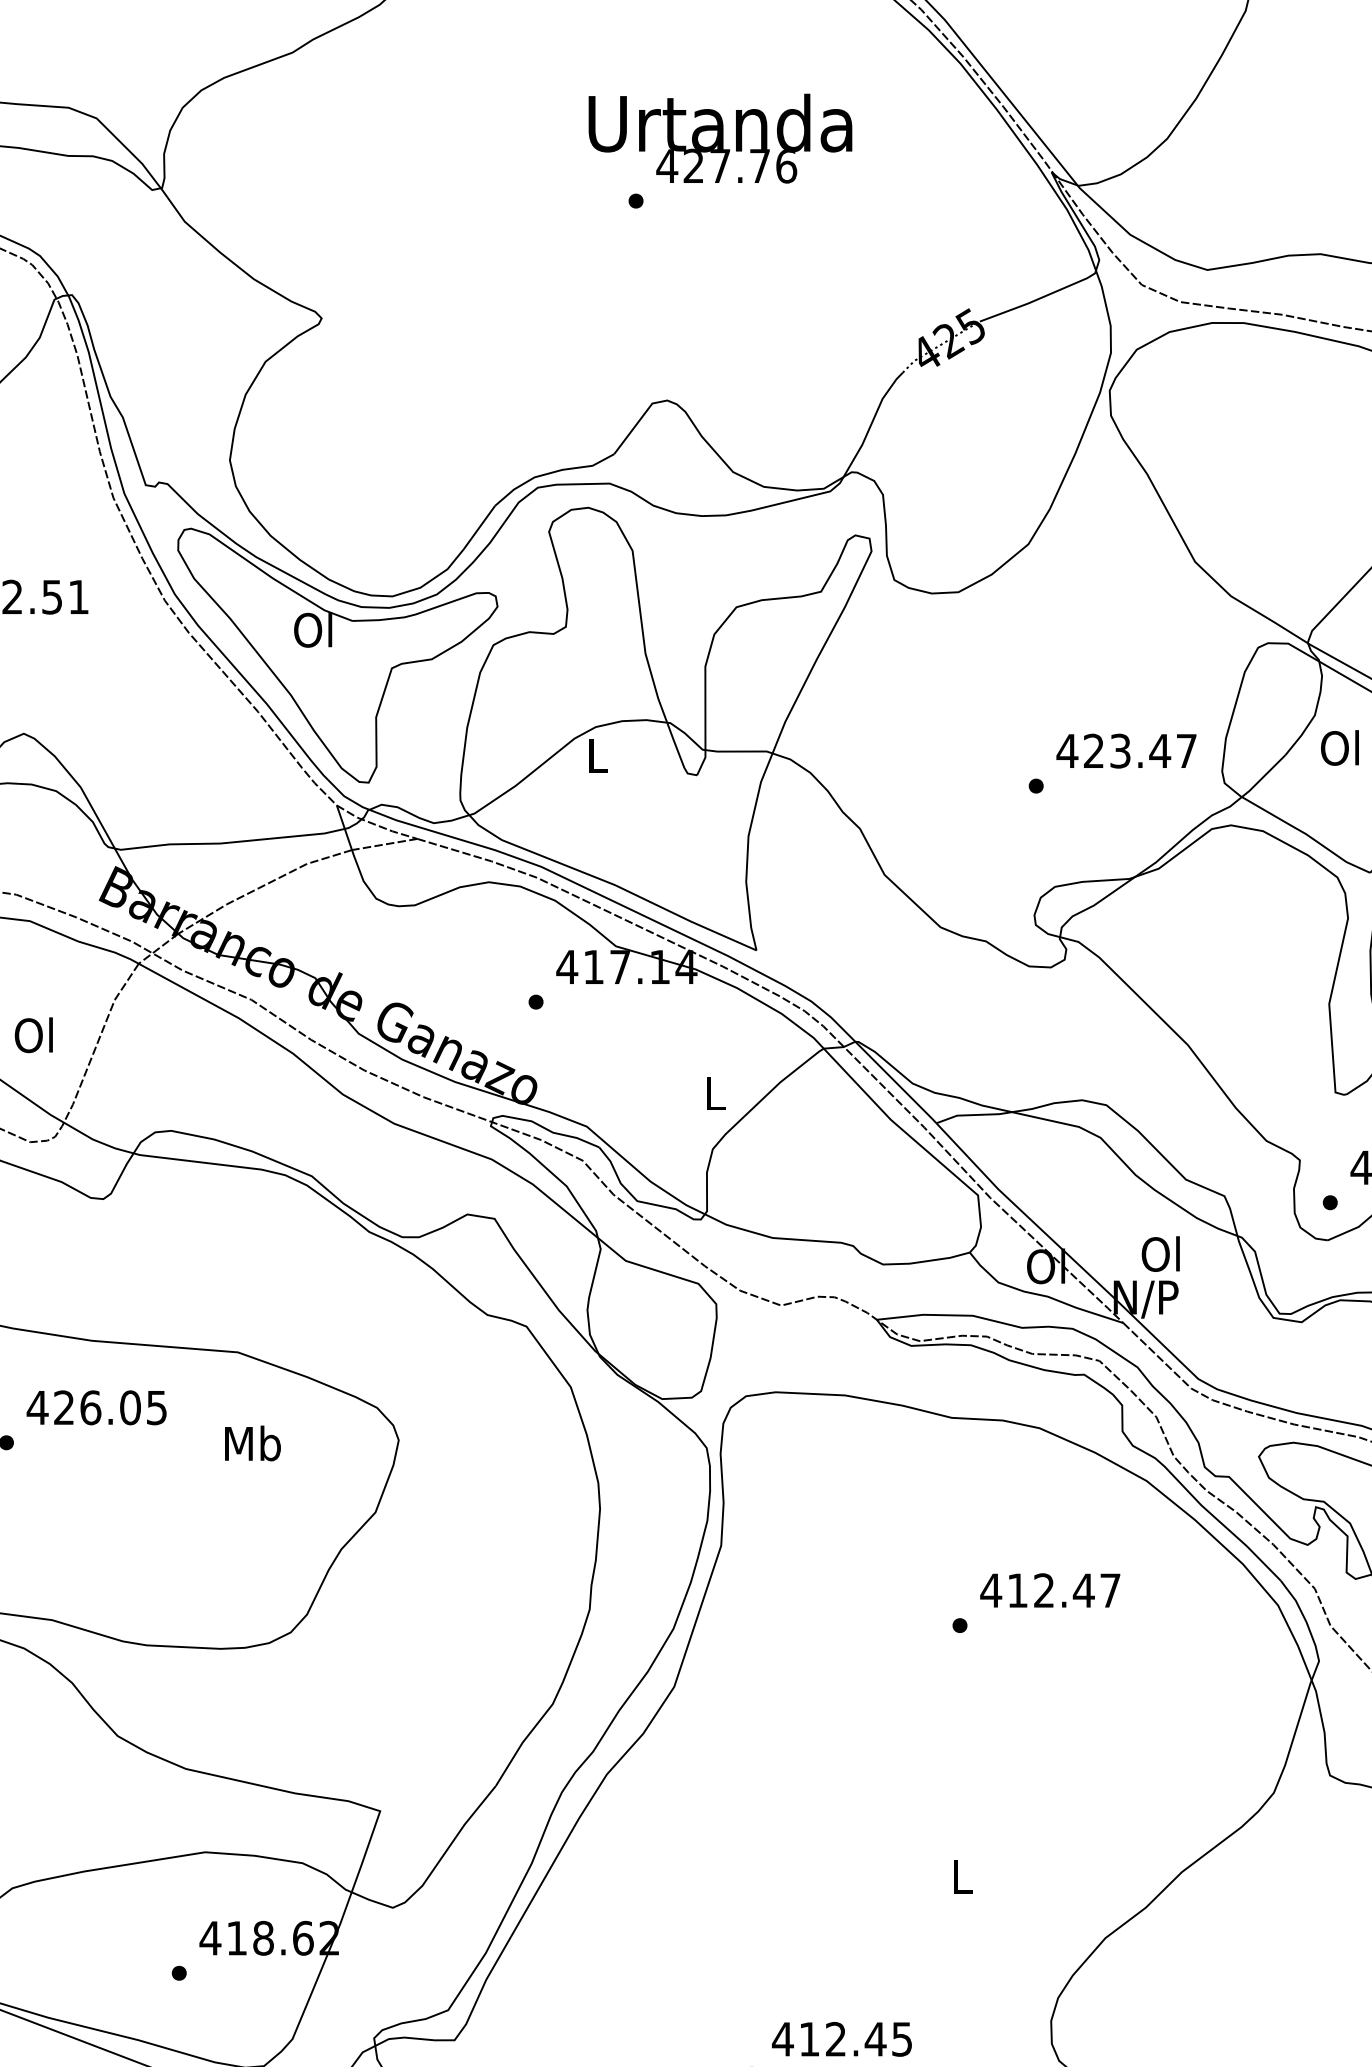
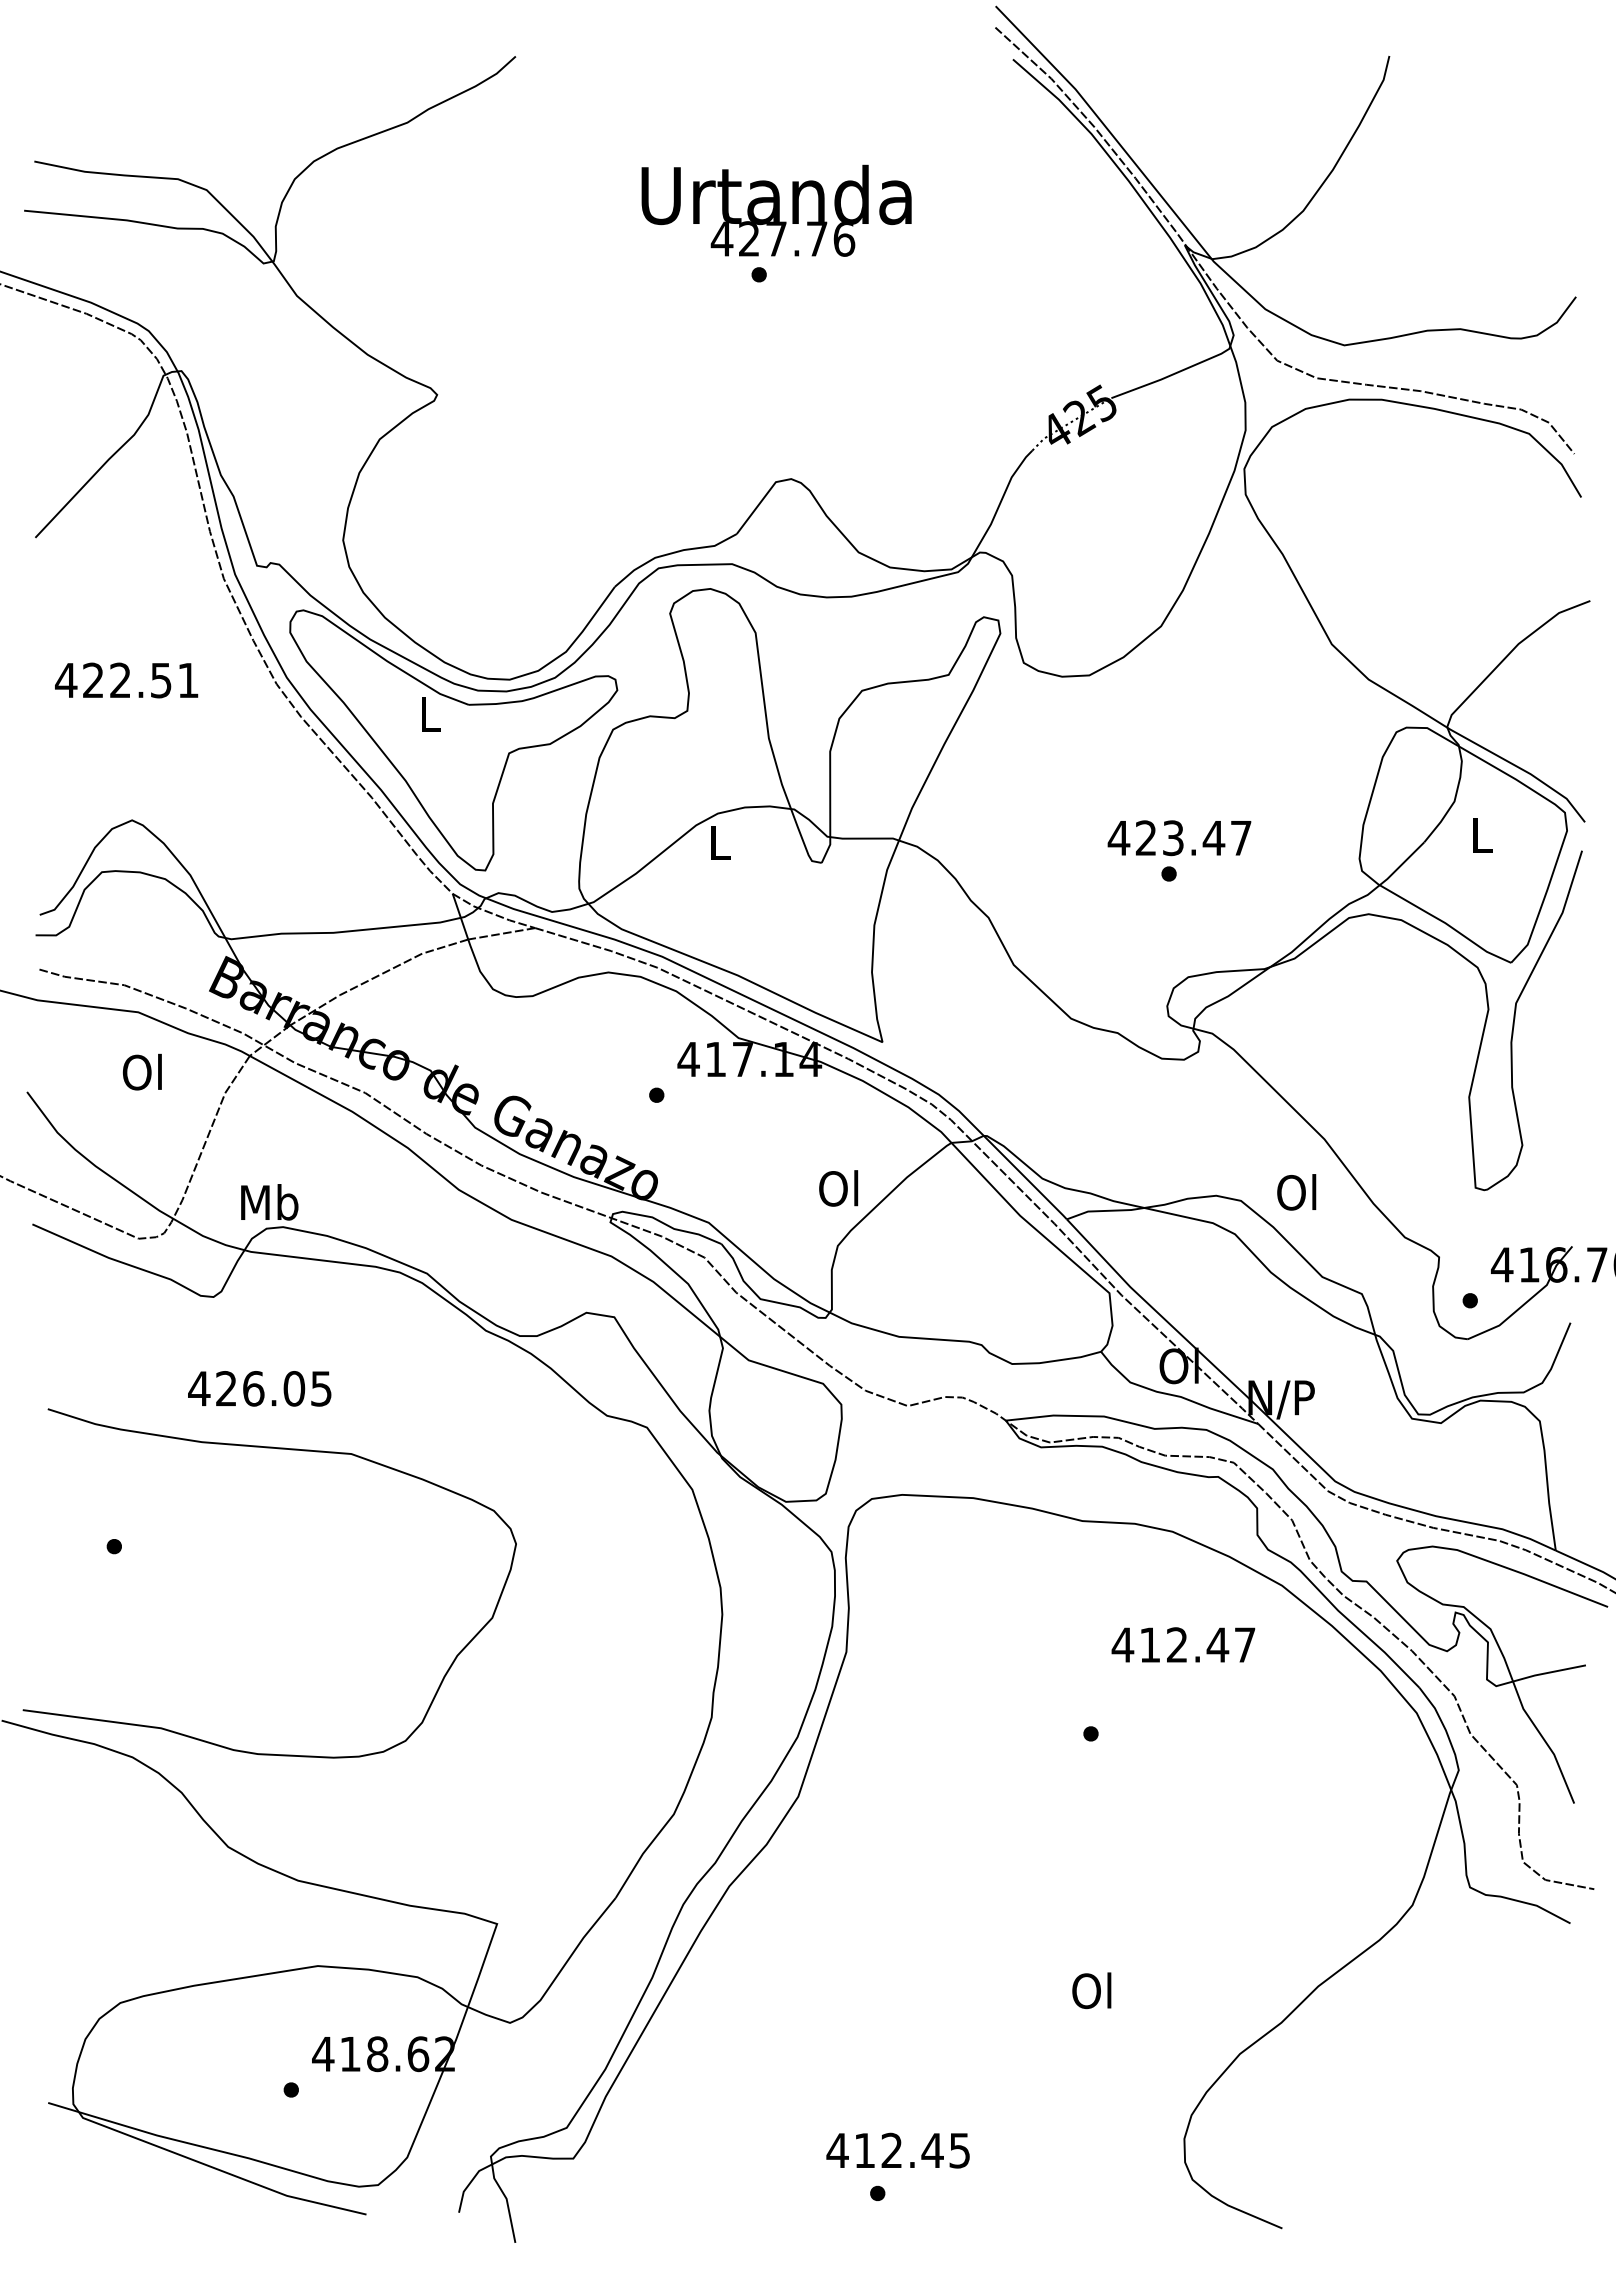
text: (720, 138) -> (776, 210), moved
text: (313, 629) -> (428, 713), Ol -> L
text: (1339, 747) -> (1479, 834), Ol -> L
text: (1126, 751) -> (1179, 838), moved
text: (33, 1034) -> (142, 1071), moved
text: (713, 1093) -> (838, 1188), L -> Ol
text: (1160, 1254) -> (1296, 1192), moved
text: (96, 1407) -> (259, 1388), moved
text: (252, 1443) -> (269, 1202), moved
text: (1050, 1590) -> (1183, 1644), moved
text: (960, 1876) -> (1091, 1990), L -> Ol
text: (841, 2039) -> (897, 2150), moved

